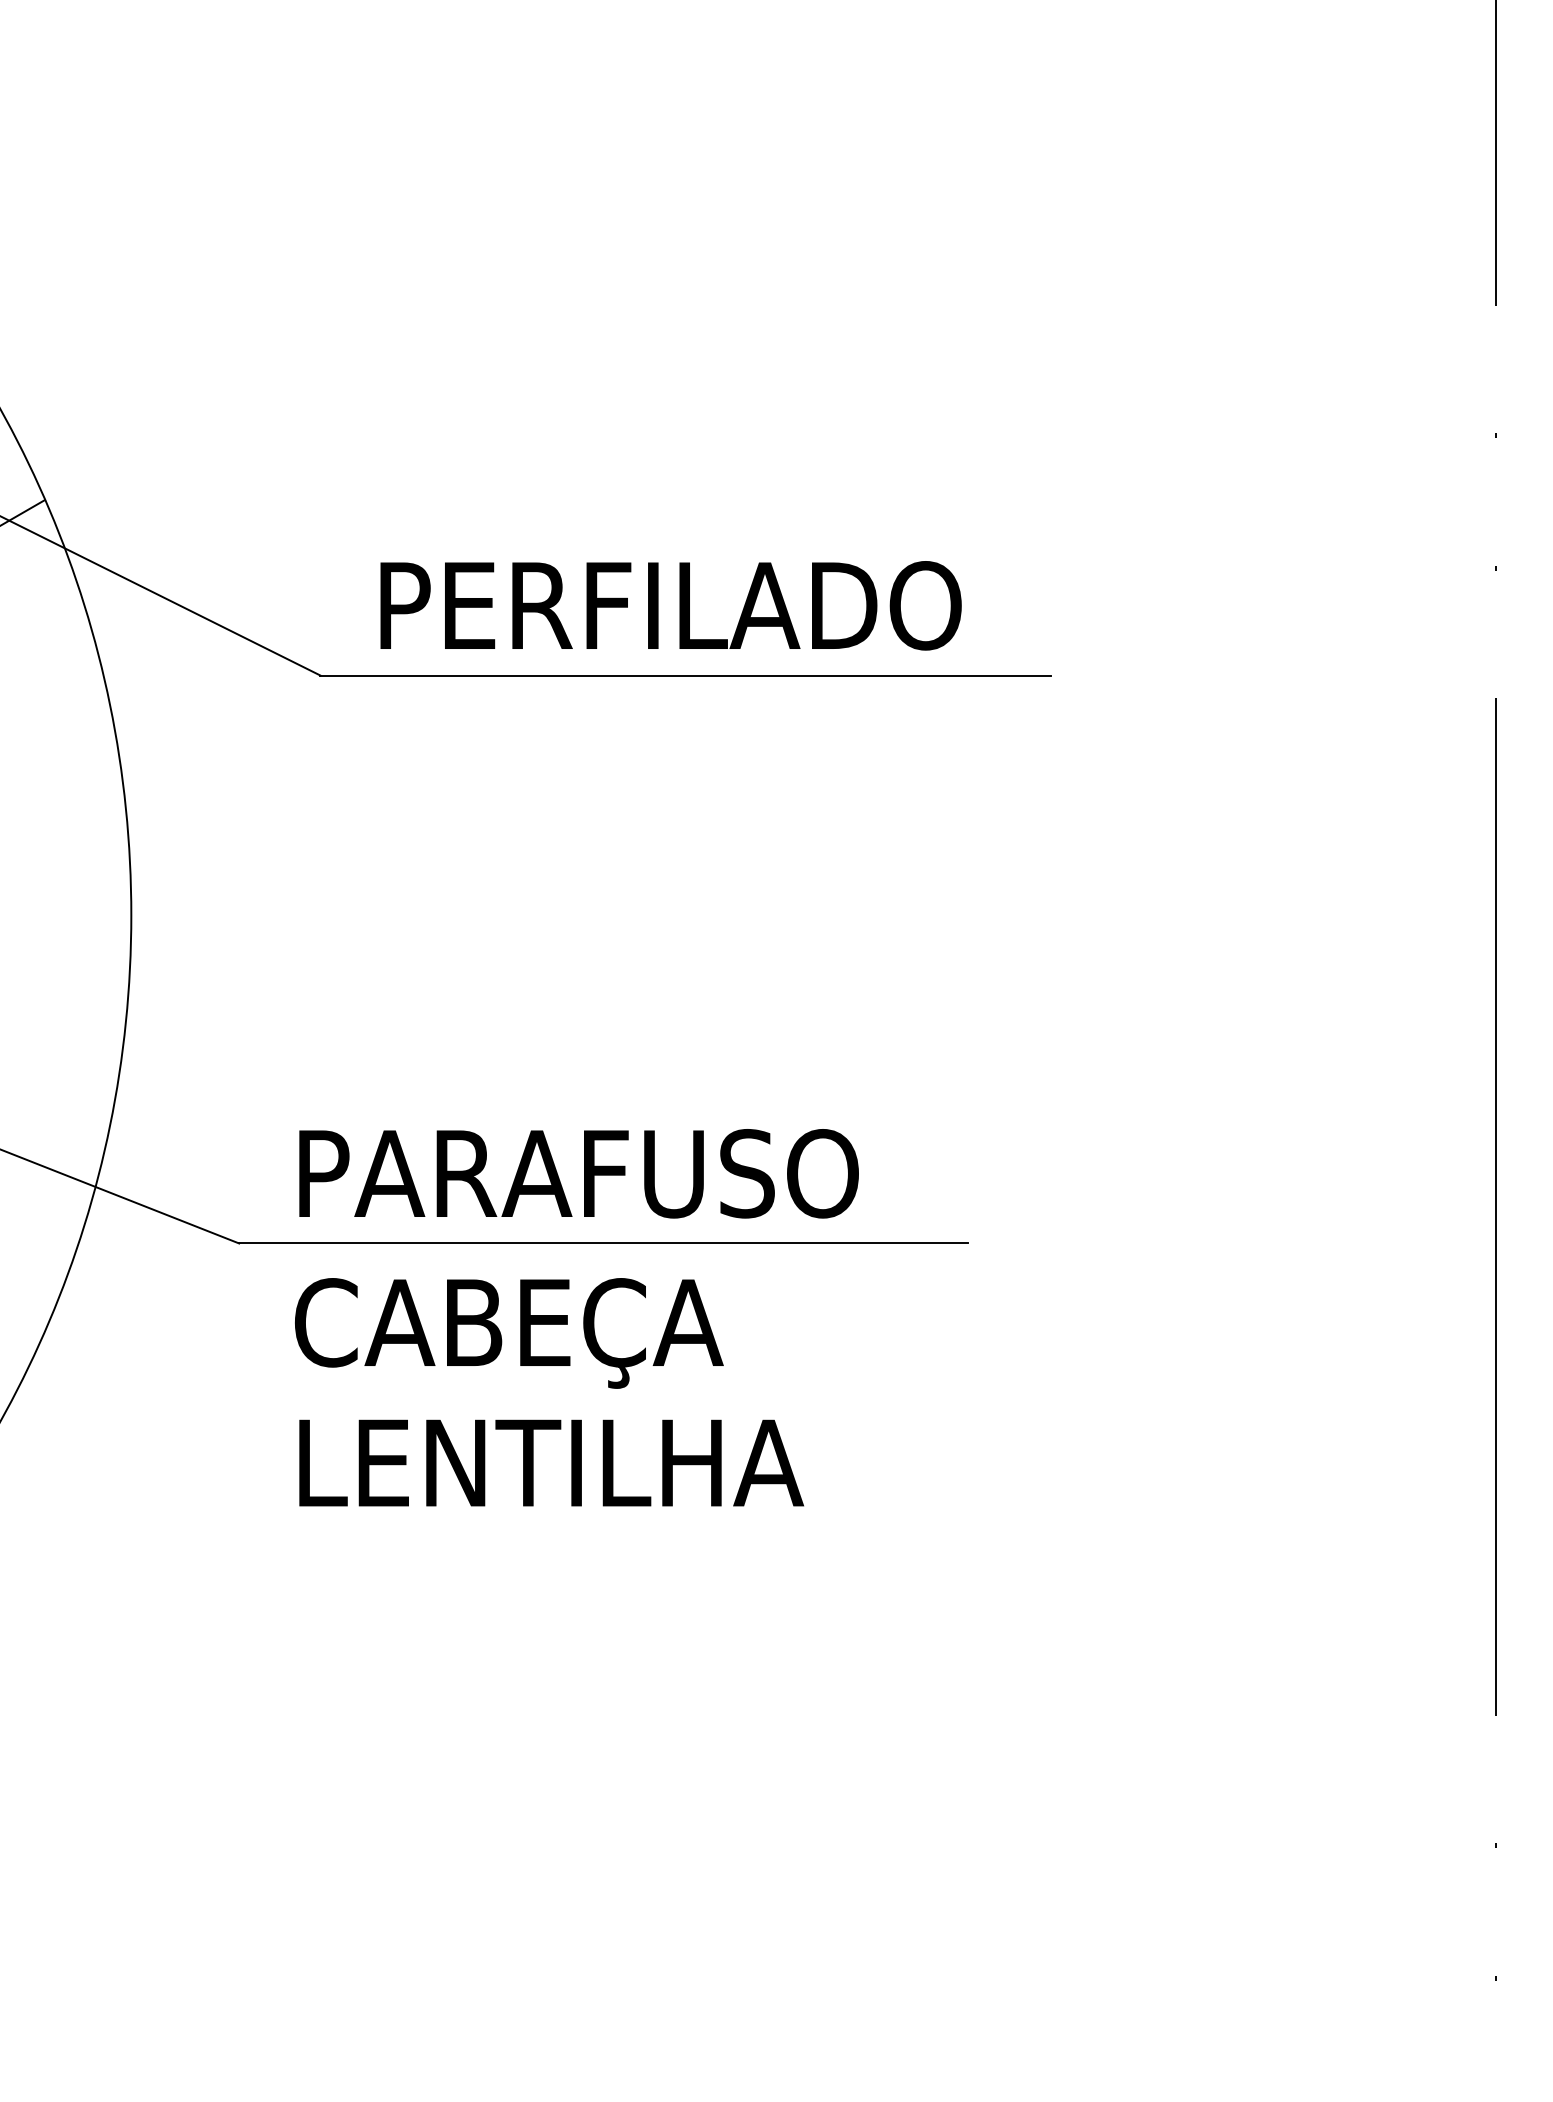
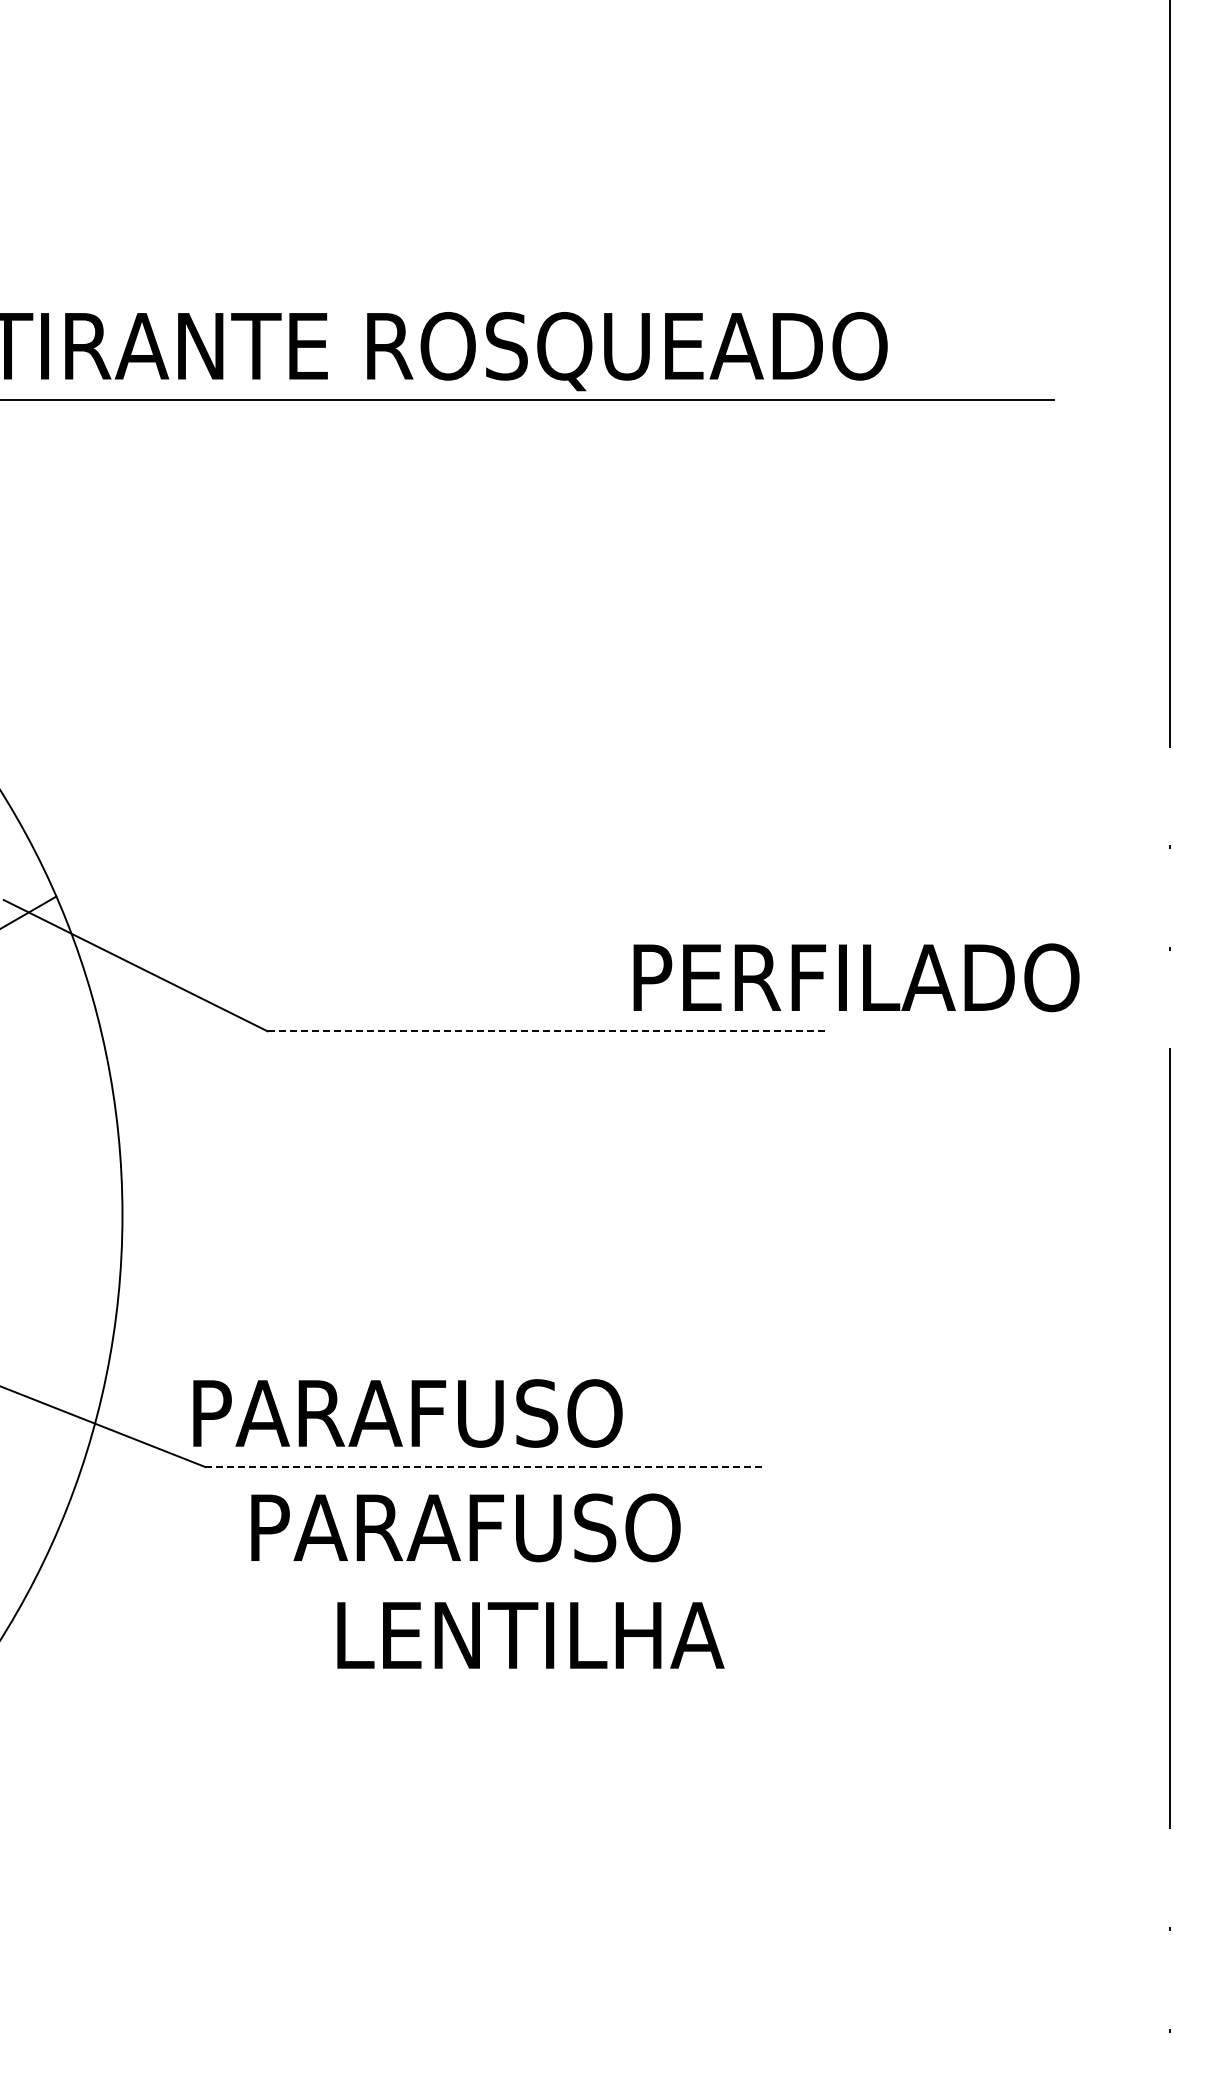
text: (670, 605) -> (856, 977), moved
line: (686, 675) -> (548, 1031), solid -> dashed
text: (578, 1173) -> (407, 1413), moved
line: (603, 1244) -> (484, 1467), solid -> dashed
text: (577, 1332) -> (464, 1535), CABEÇA -> PARAFUSO
text: (551, 1463) -> (530, 1635), moved

